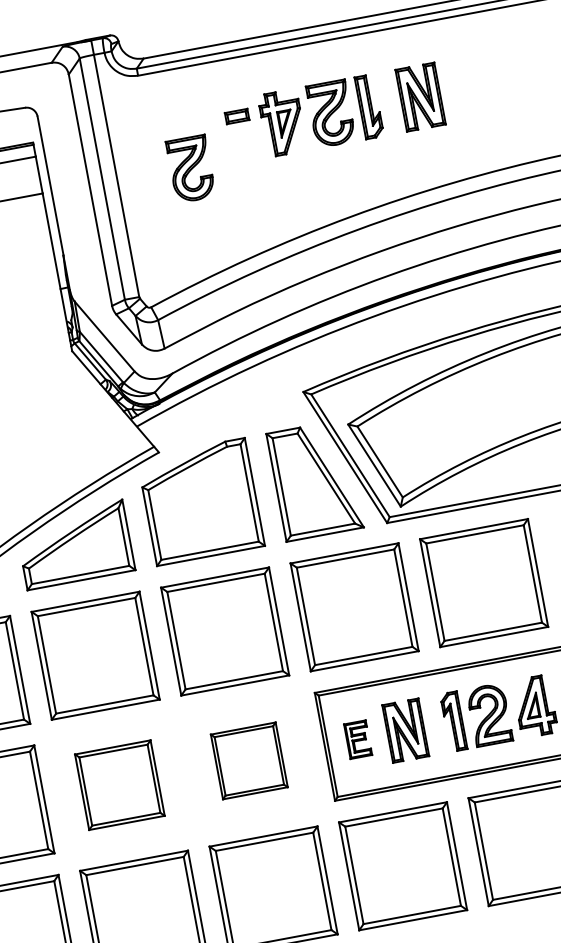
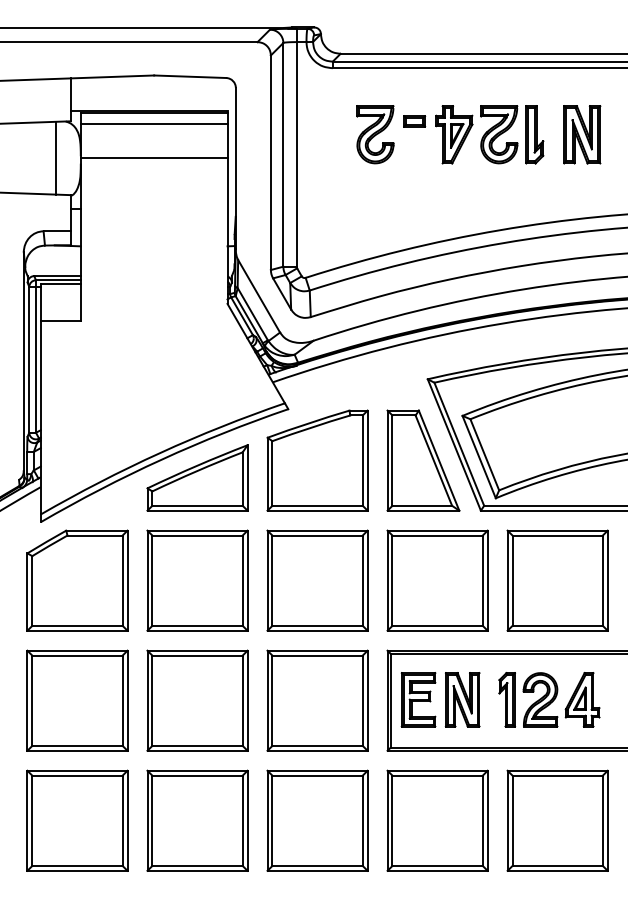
part: (190, 168) -> (375, 134), moved
part: (358, 739) -> (418, 699), size x1.67
part: (249, 760) -> (317, 700), size x1.67
part: (119, 784) -> (197, 700), size x1.43

